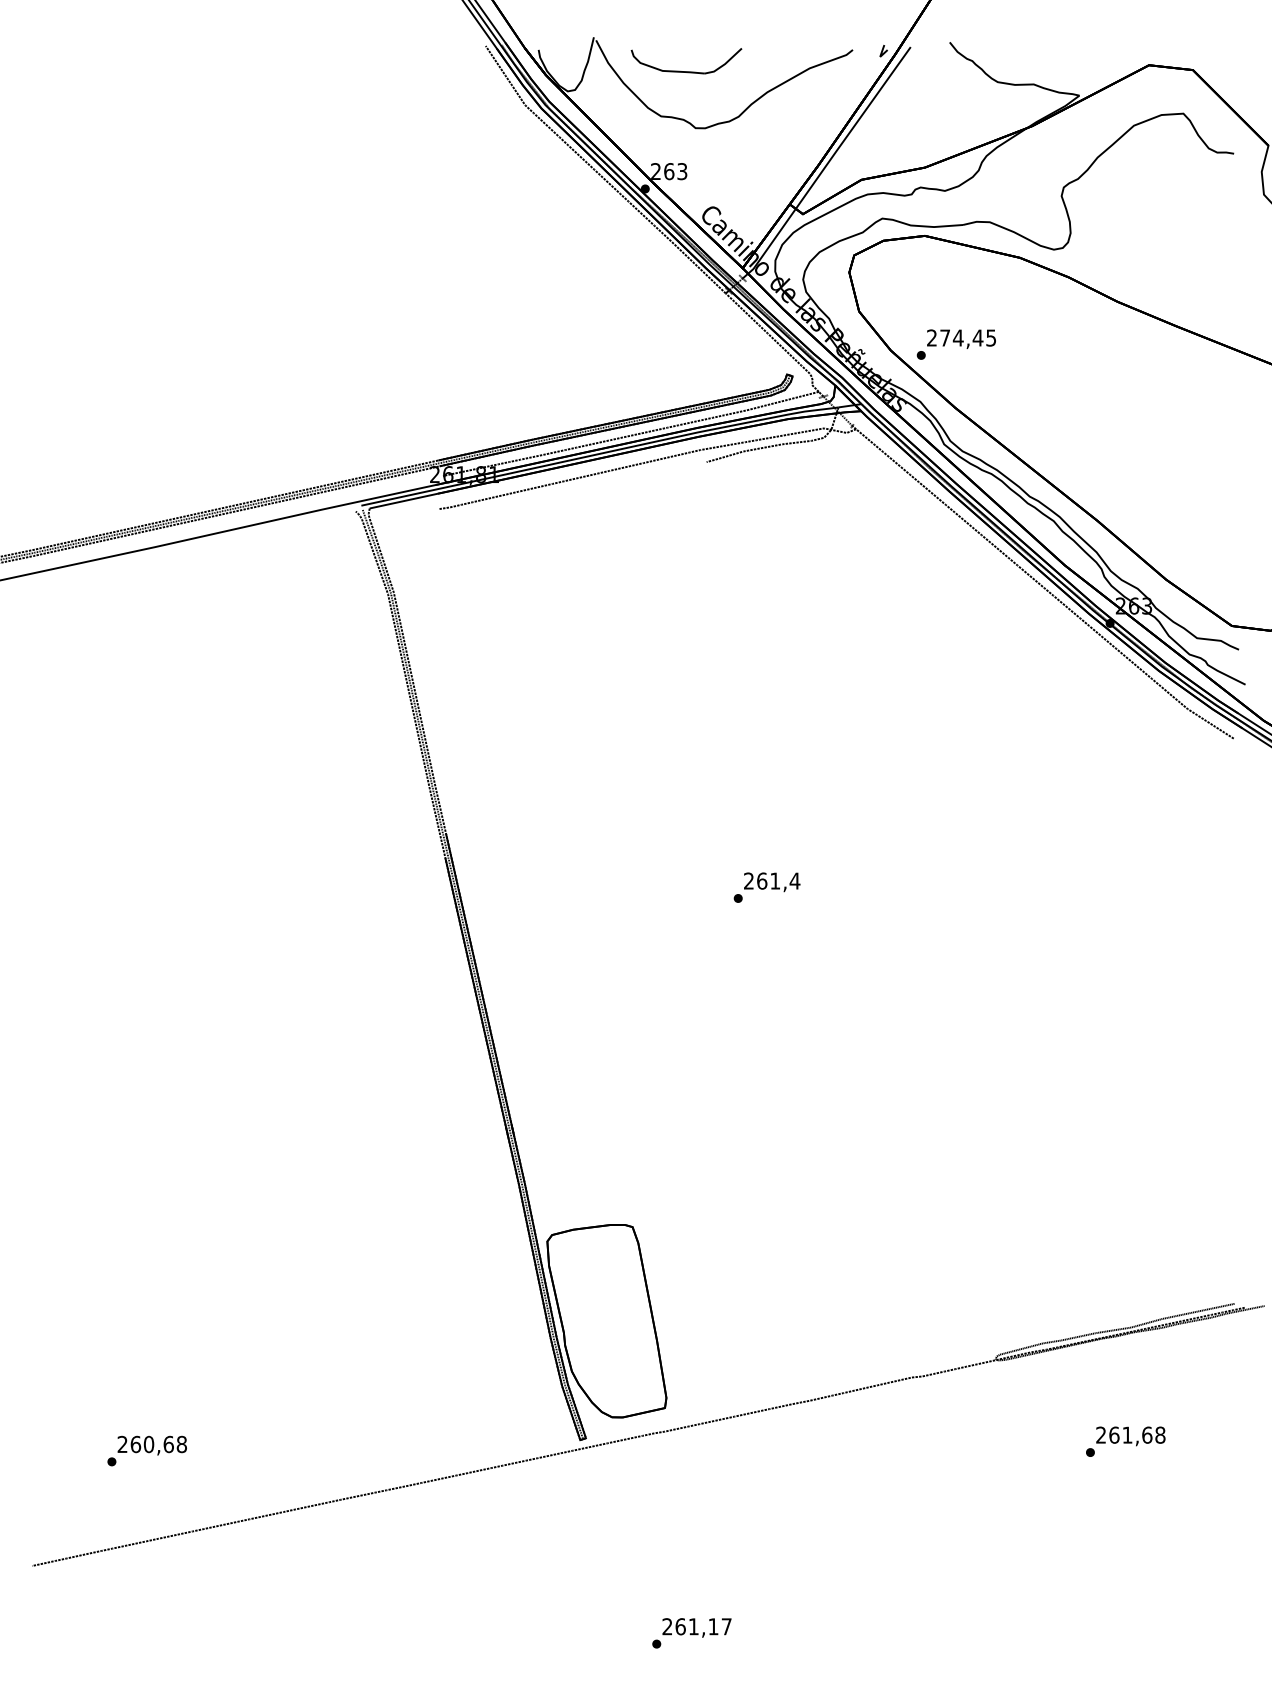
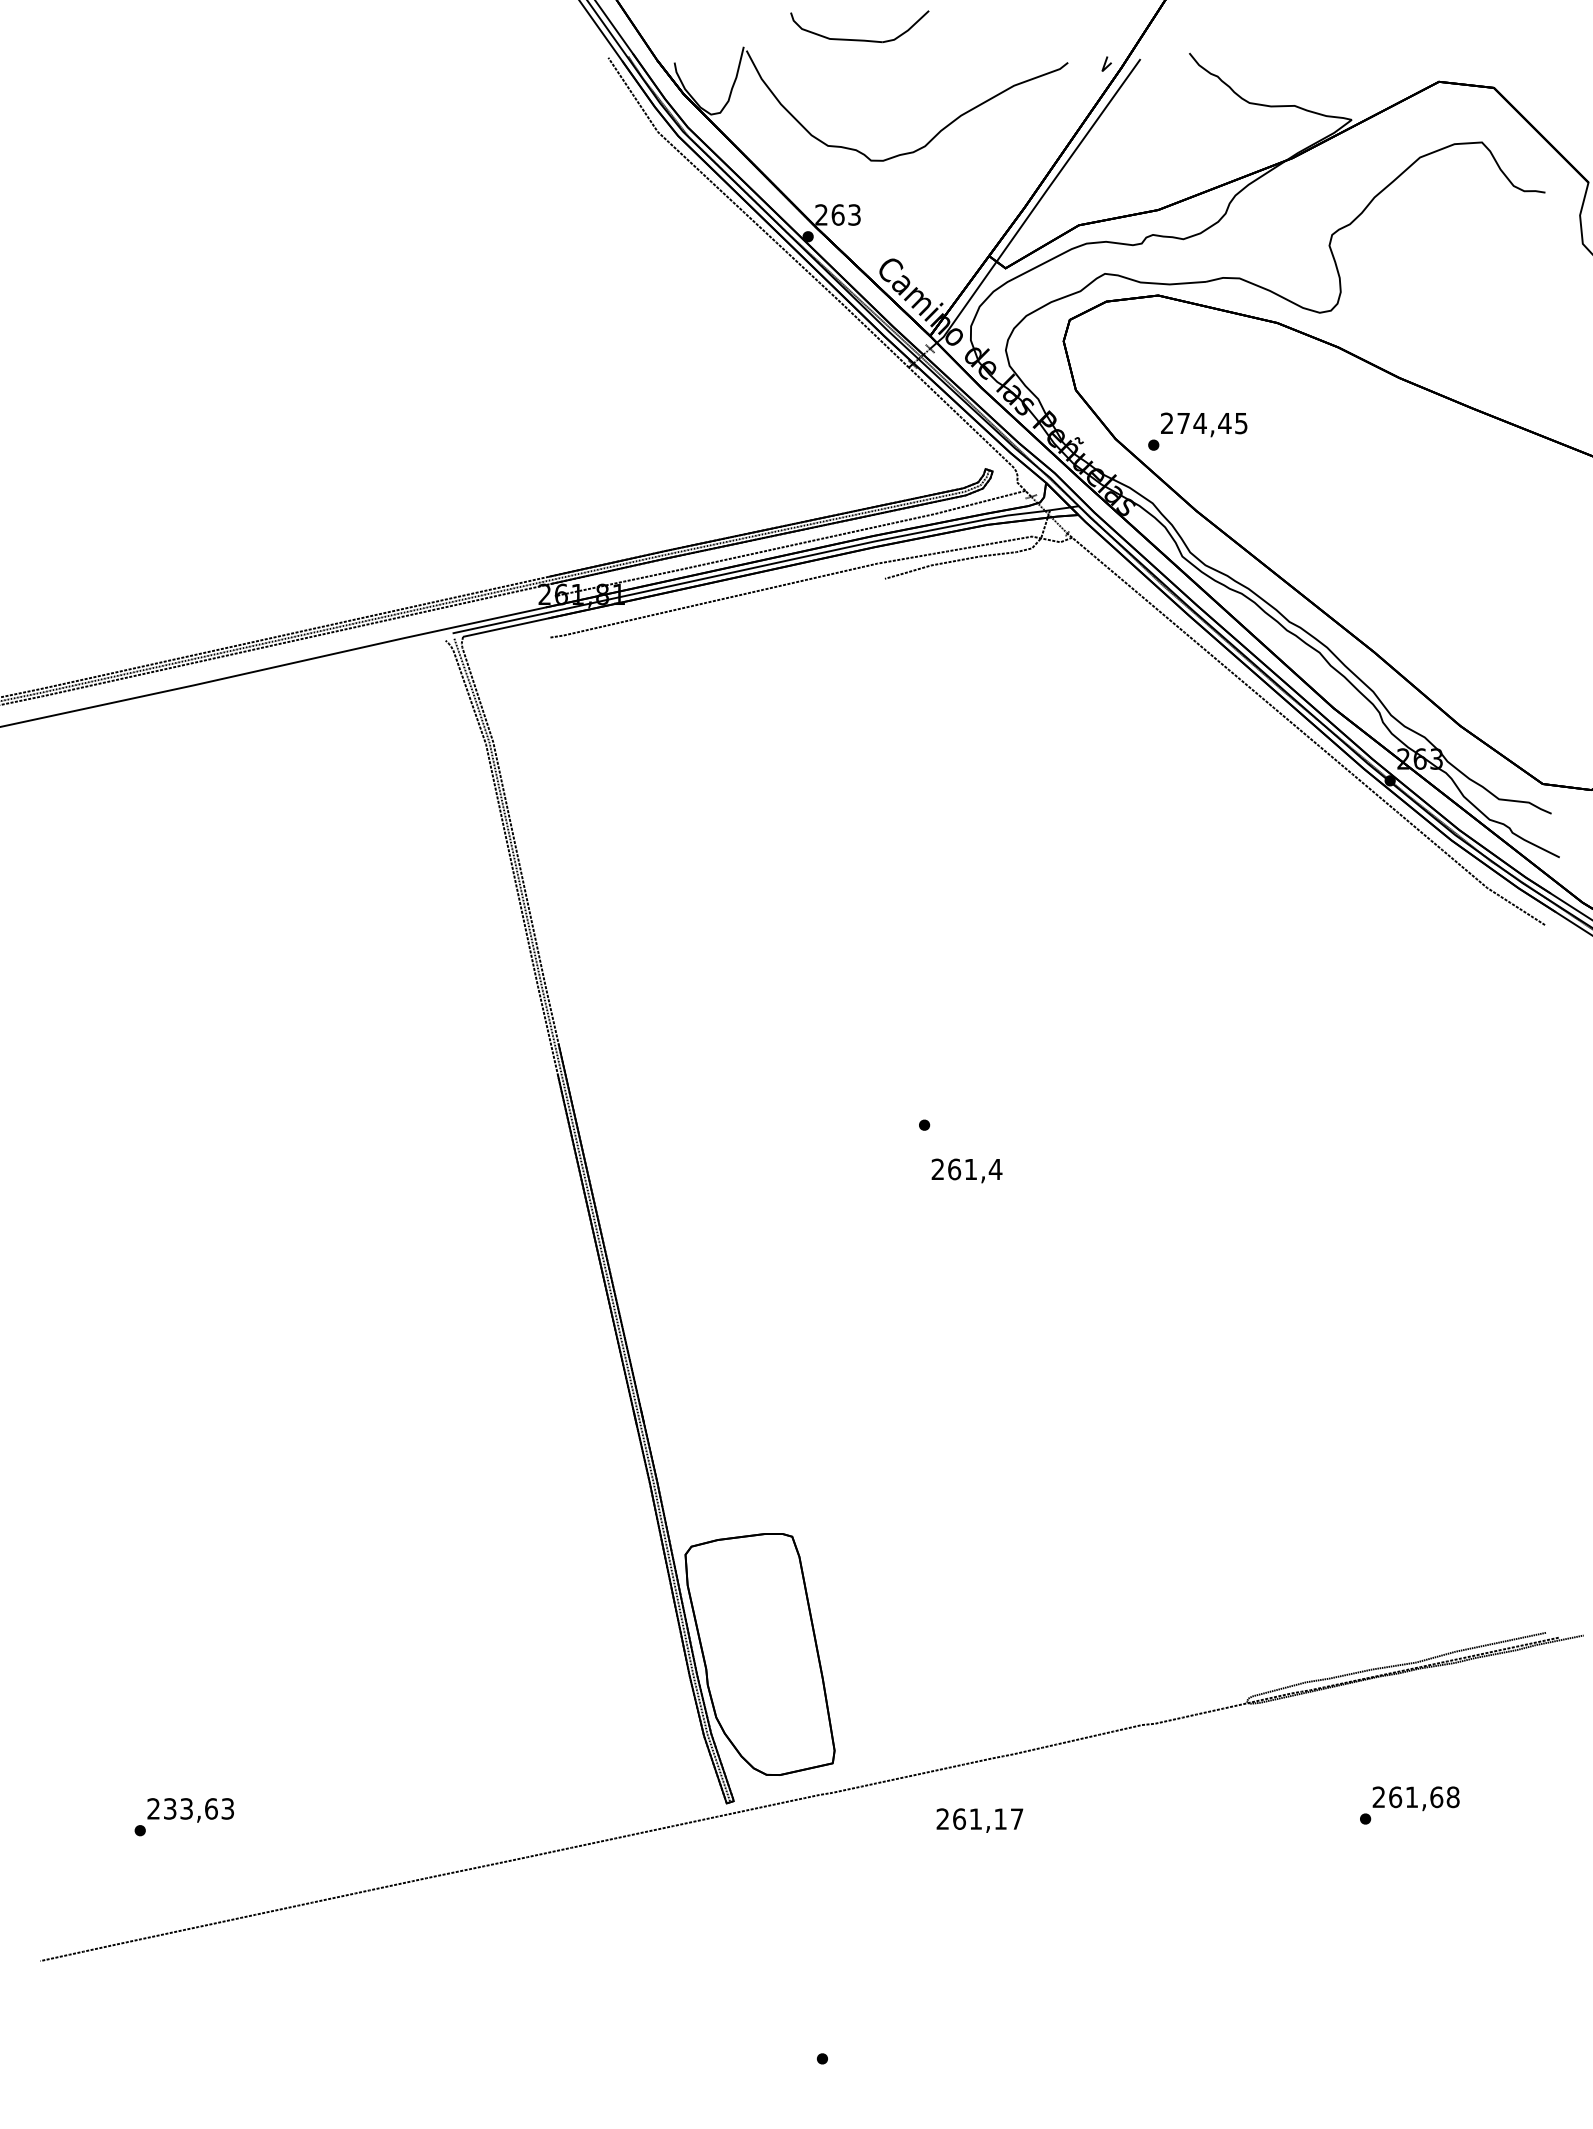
part: (686, 71) -> (859, 39), moved
text: (771, 881) -> (966, 1170), moved
text: (158, 1444) -> (198, 1808), 260,68 -> 233,63
text: (696, 1627) -> (979, 1820), moved

